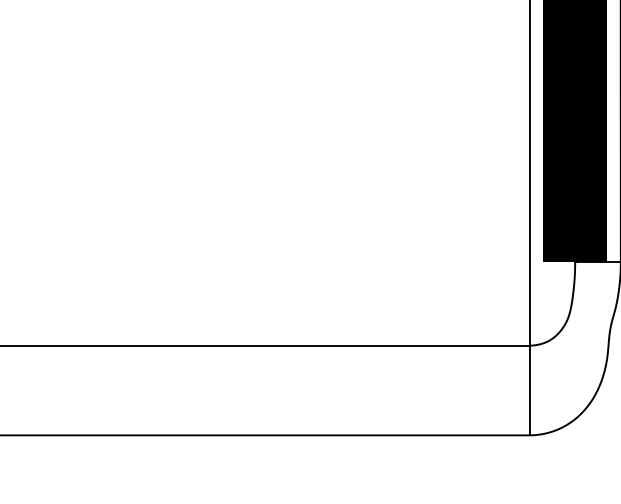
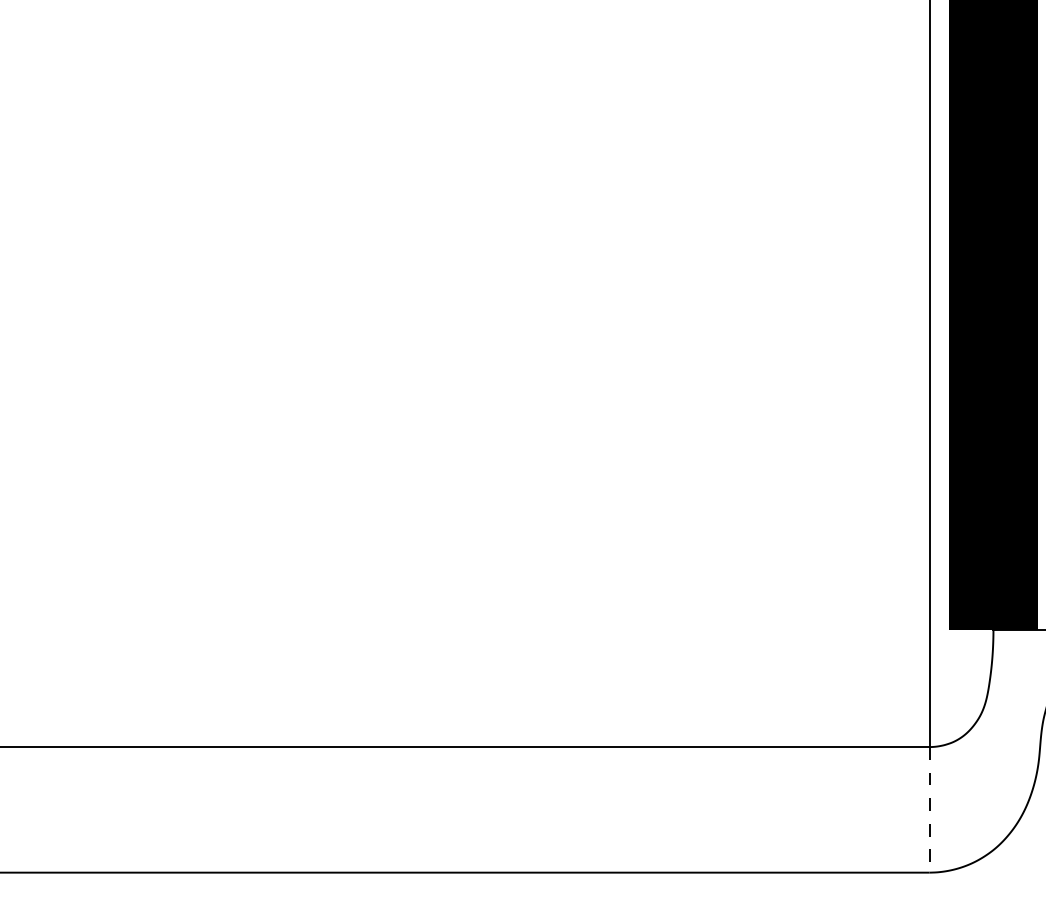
line: (529, 390) -> (929, 809), solid -> dashed

